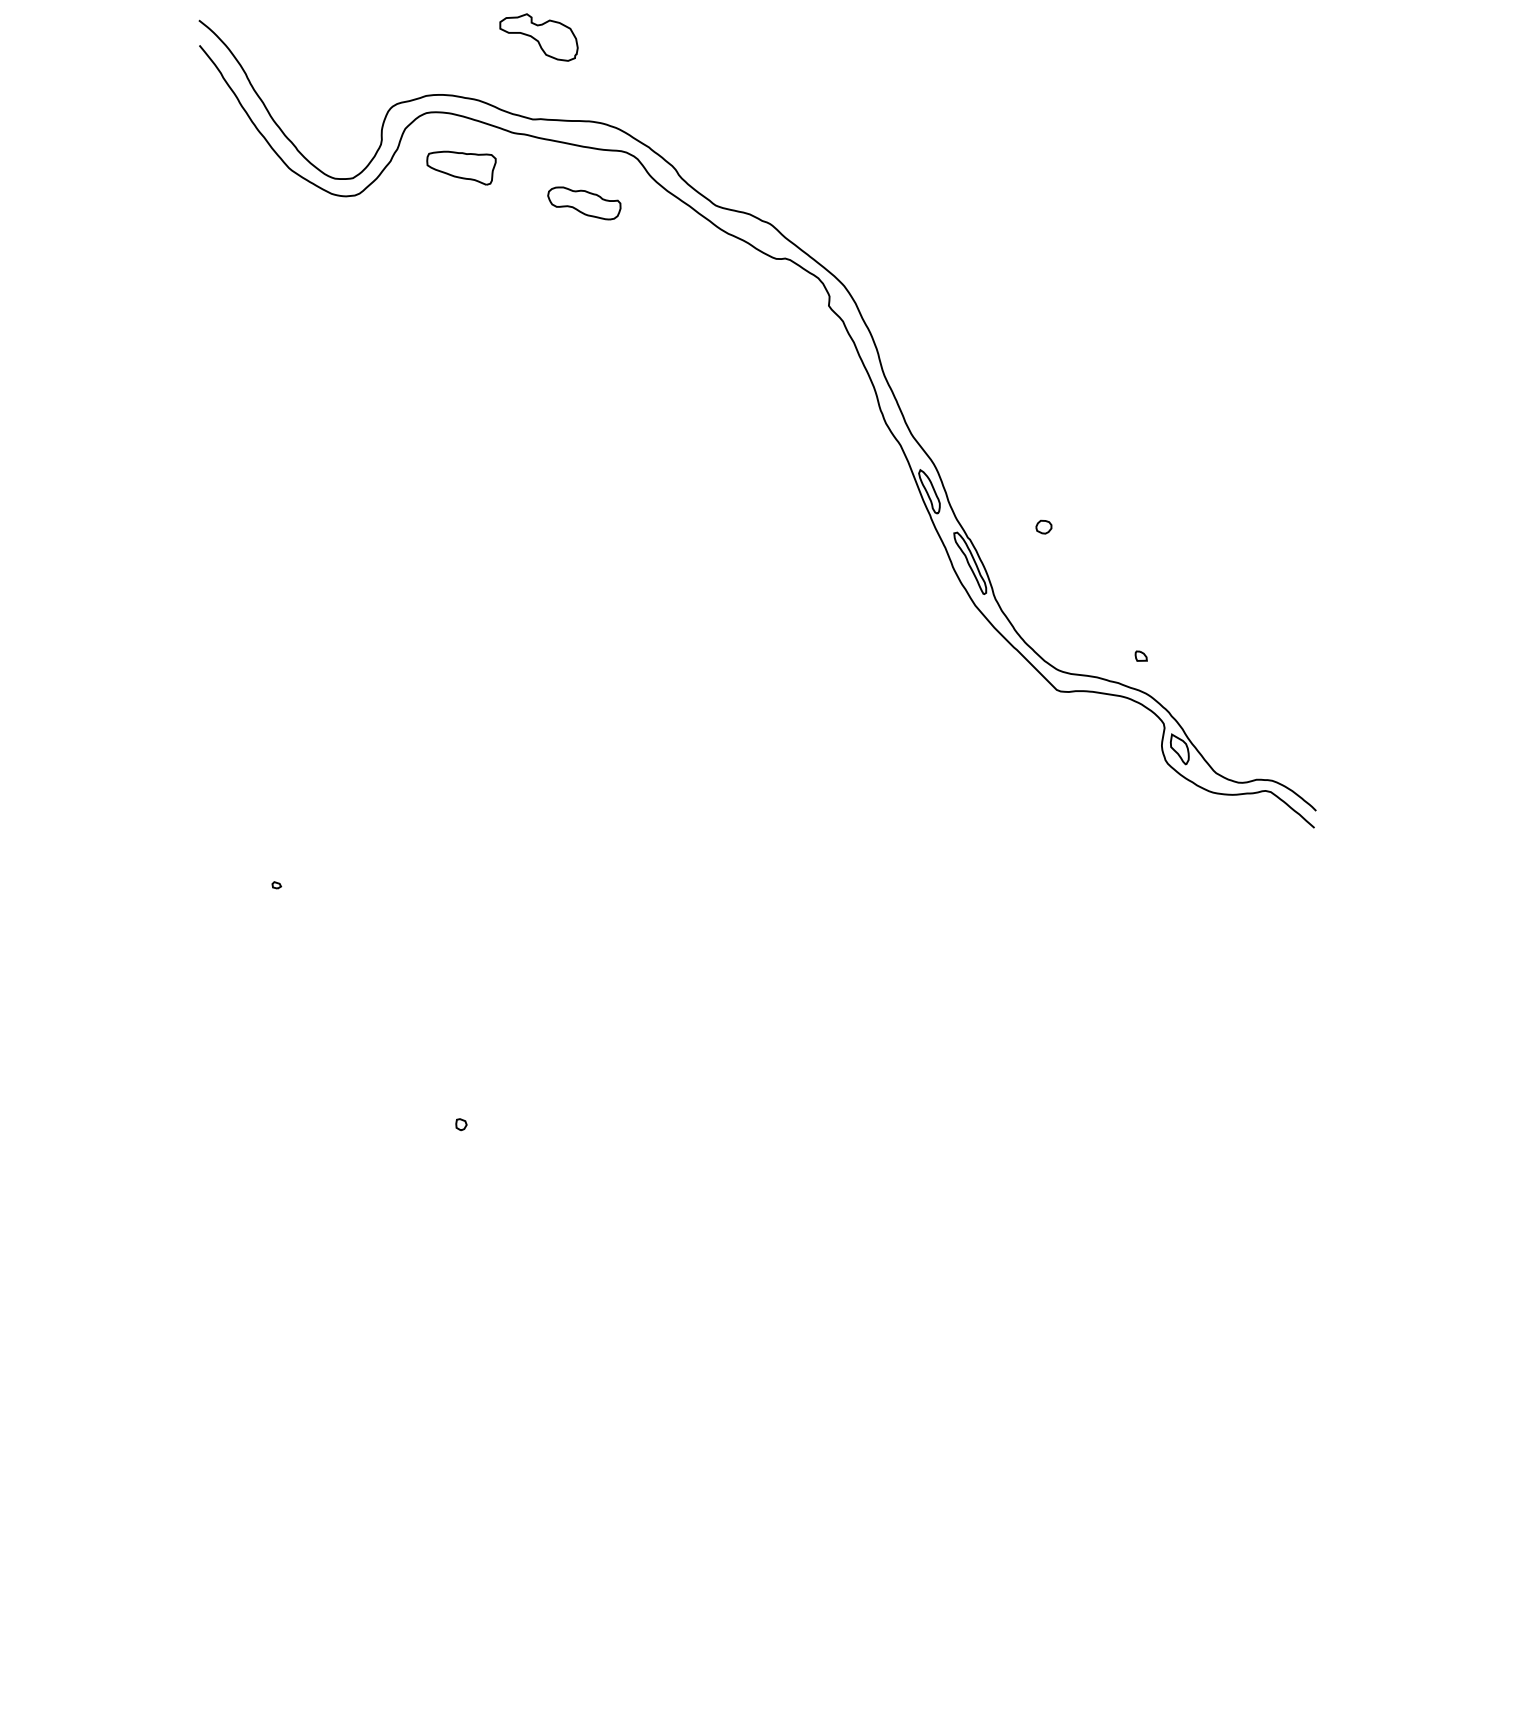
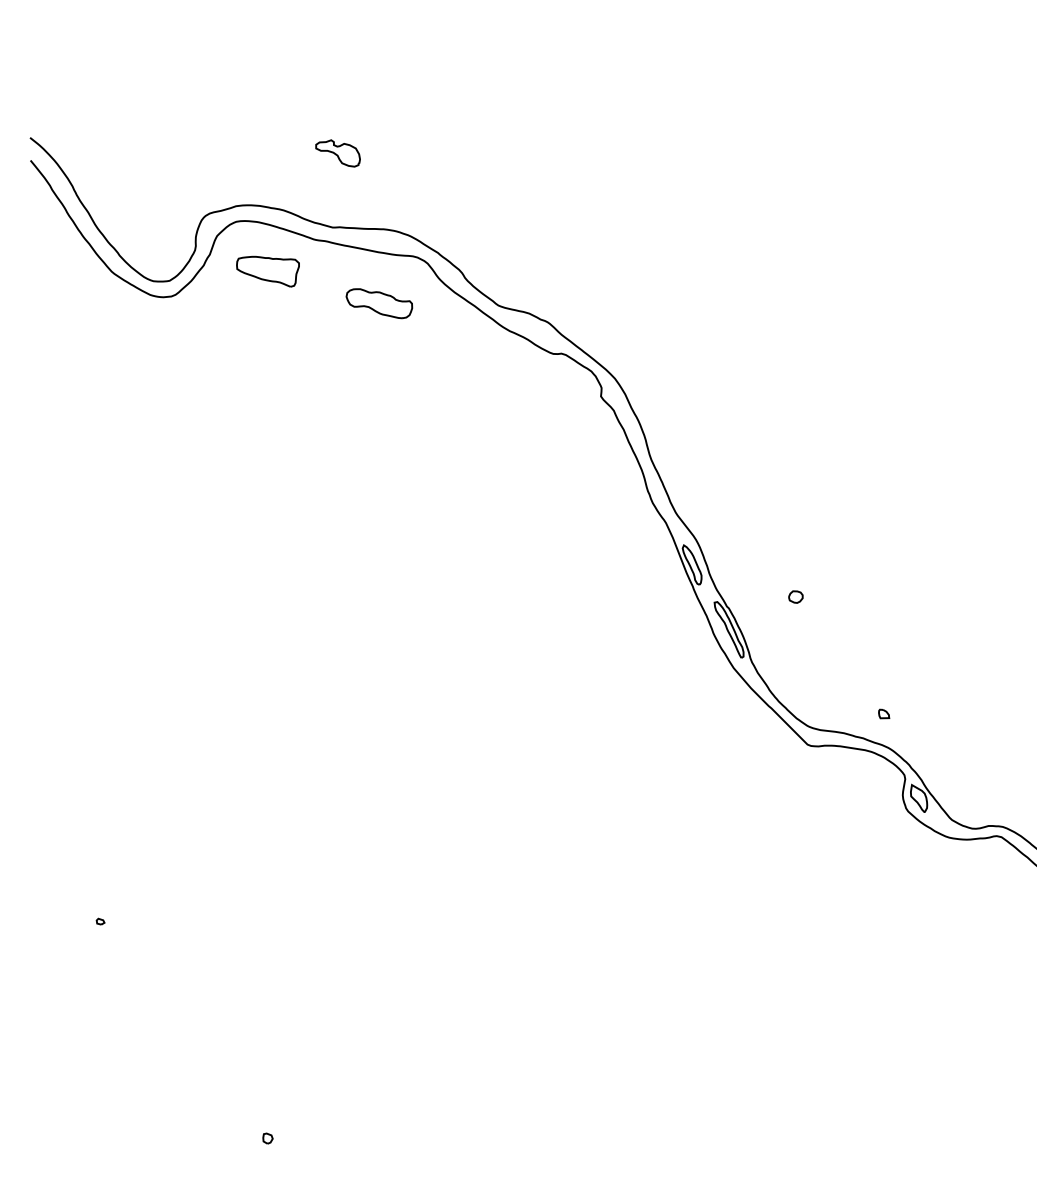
part: (538, 37) -> (337, 153), size x0.62

